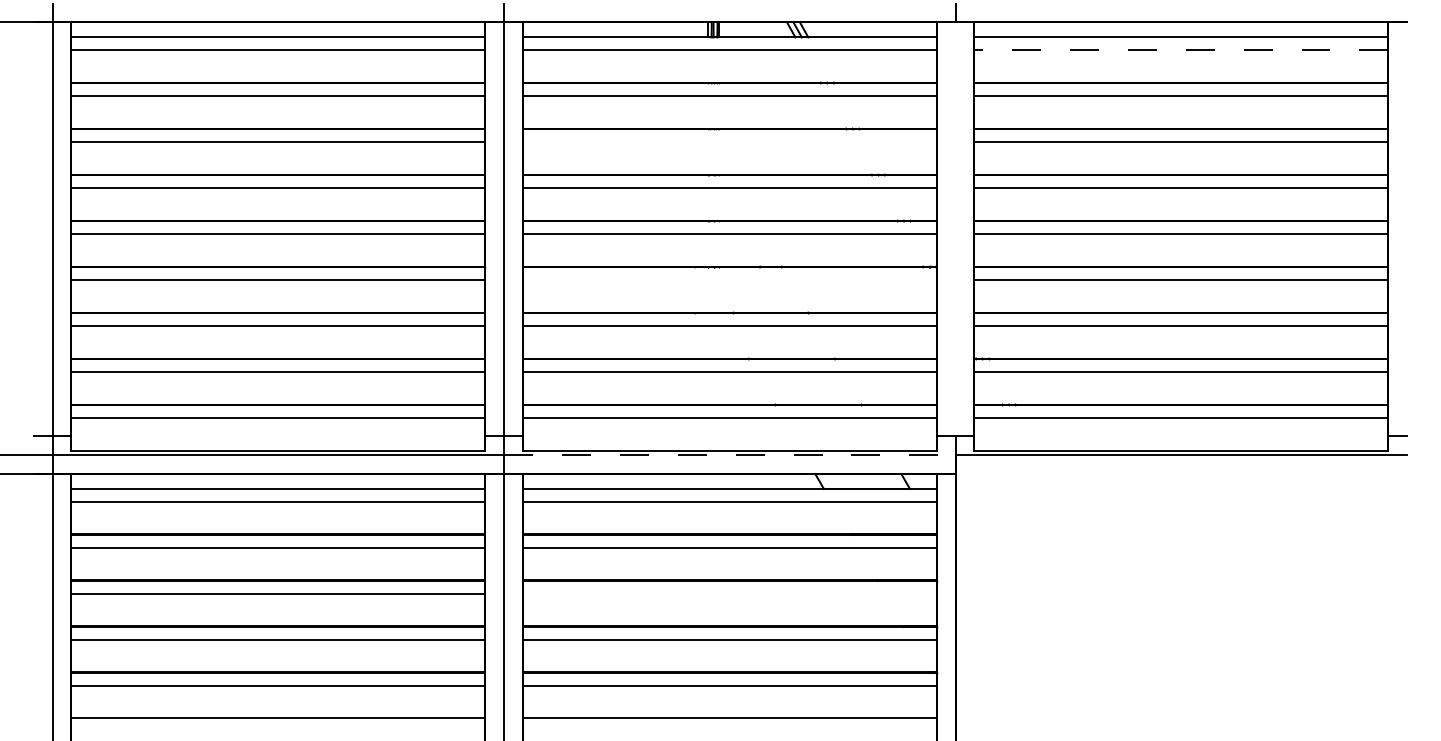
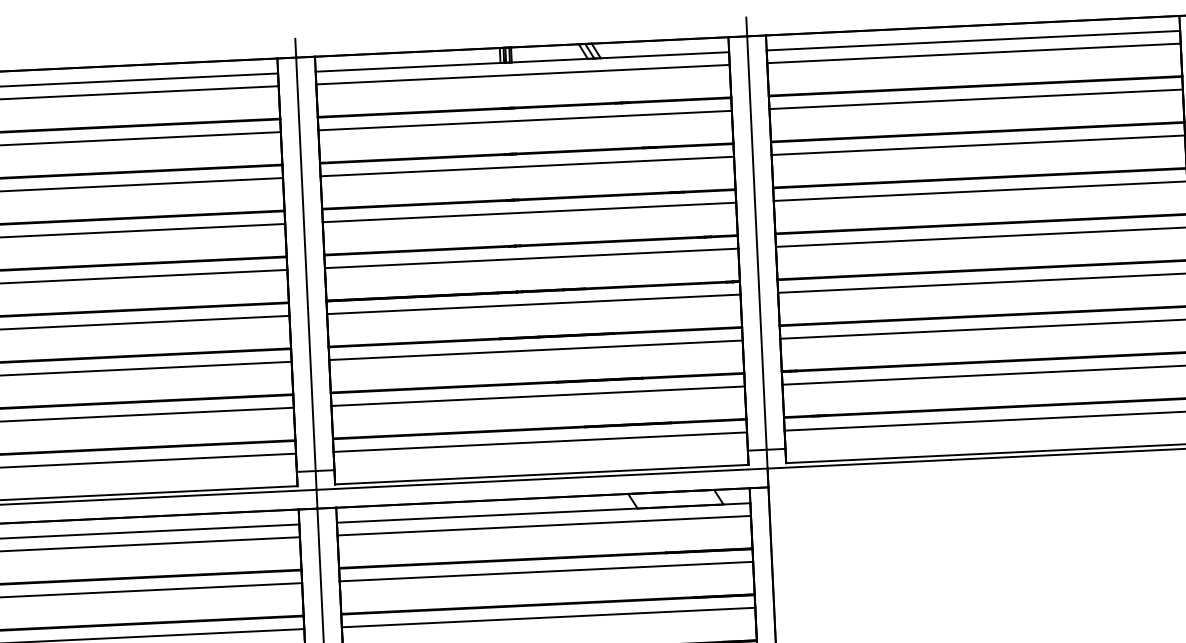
line: (1181, 50) -> (974, 53), dashed -> solid
line: (729, 142) -> (526, 166), added
line: (955, 229) -> (756, 243), added
line: (729, 280) -> (533, 304), added
line: (729, 455) -> (541, 479), dashed -> solid
line: (729, 593) -> (548, 617), added

